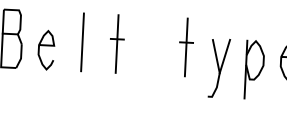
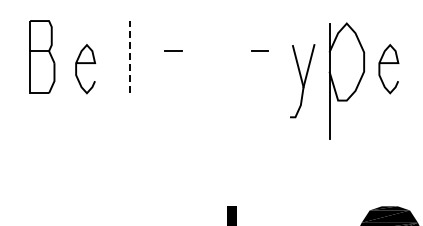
line: (82, 41) -> (130, 56), solid -> dashed
line: (117, 44) -> (173, 57), removed
line: (186, 47) -> (260, 57), removed
part: (254, 69) -> (346, 80), size x1.6

